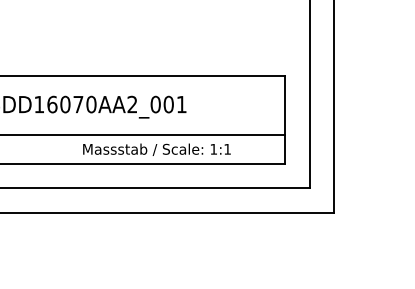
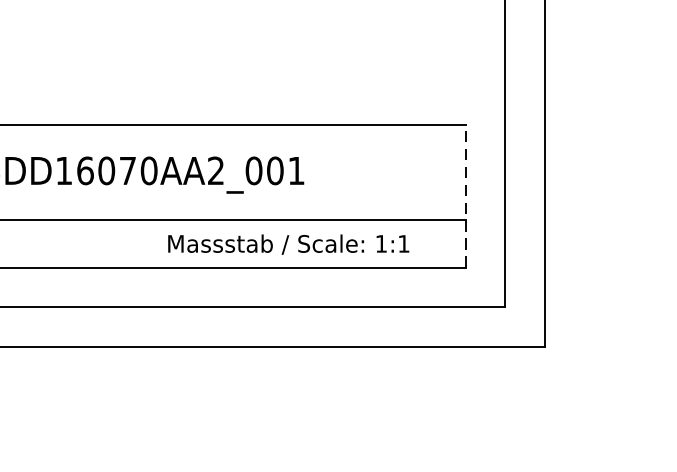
line: (285, 120) -> (465, 196), solid -> dashed
text: (156, 149) -> (287, 244), moved

